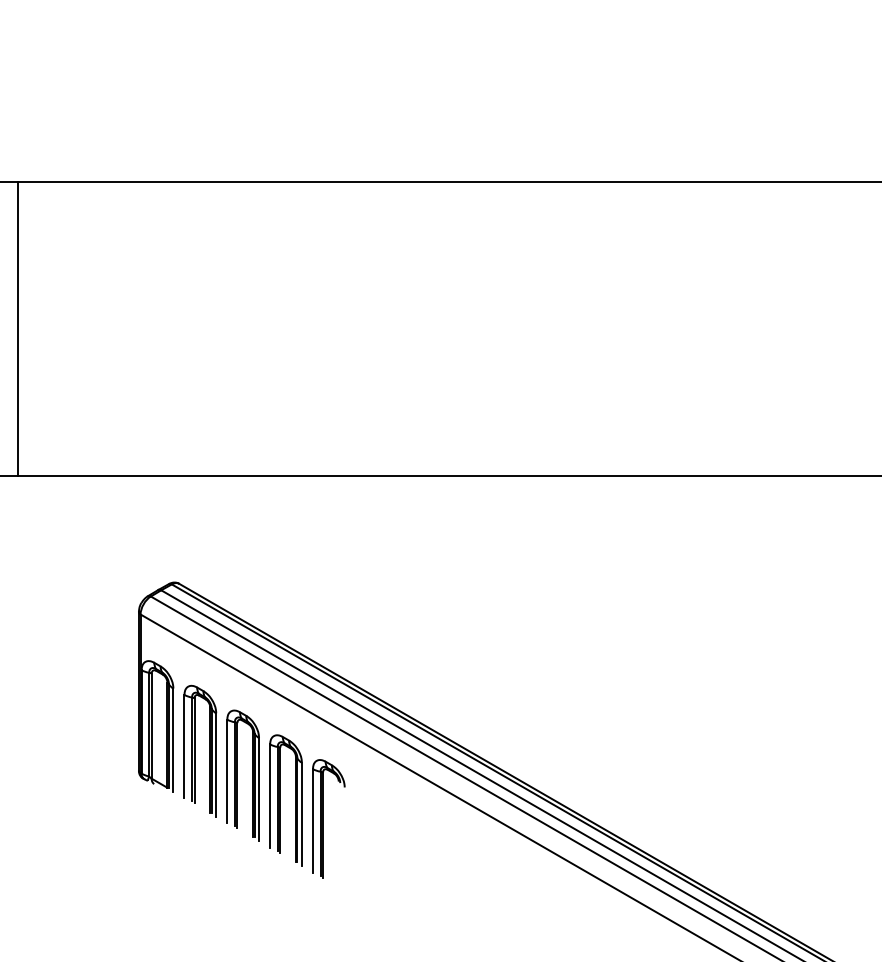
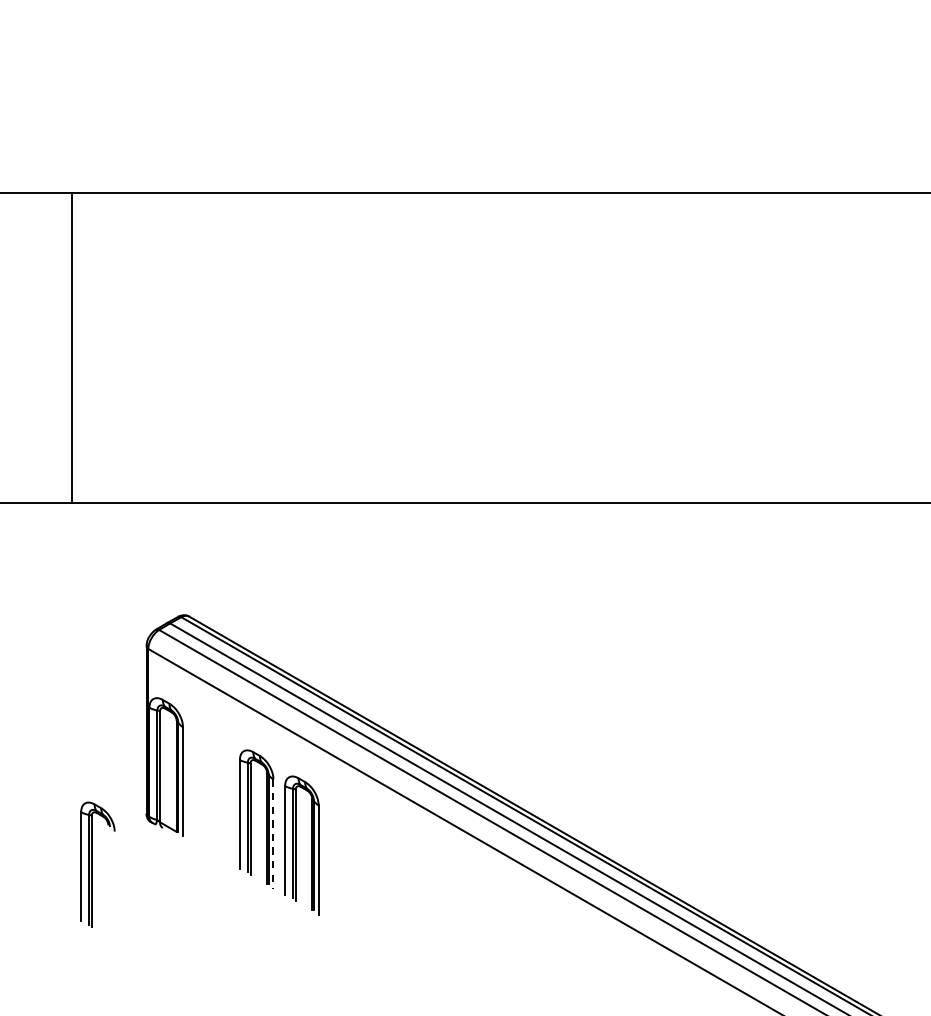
line: (17, 329) -> (72, 348), moved
part: (200, 750) -> (211, 792), removed
line: (259, 789) -> (273, 833), solid -> dashed
part: (328, 818) -> (97, 864), moved

